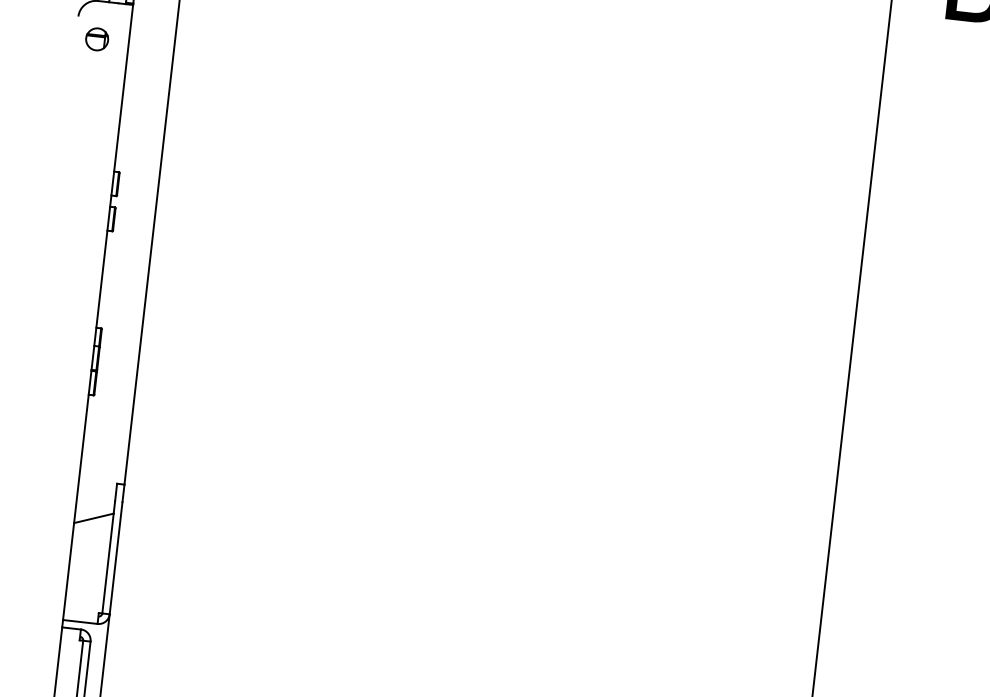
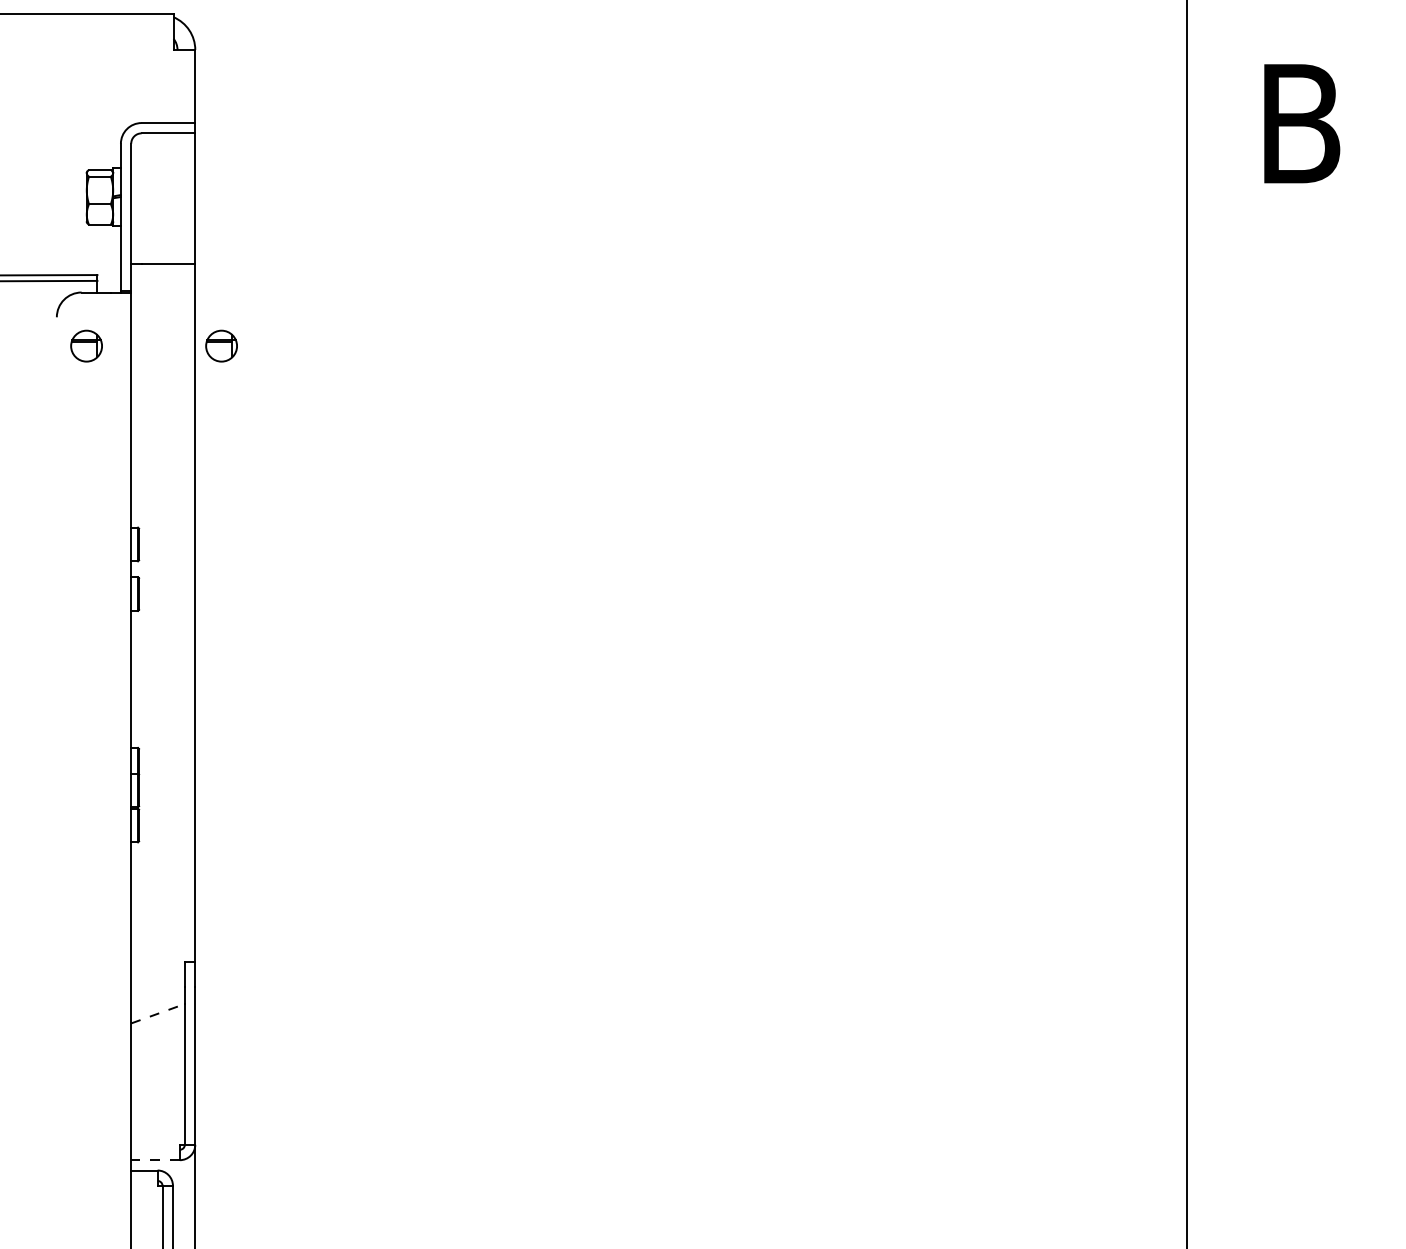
part: (192, 49) -> (221, 345), added
line: (94, 518) -> (158, 1013), solid -> dashed
line: (80, 622) -> (155, 1160), solid -> dashed

